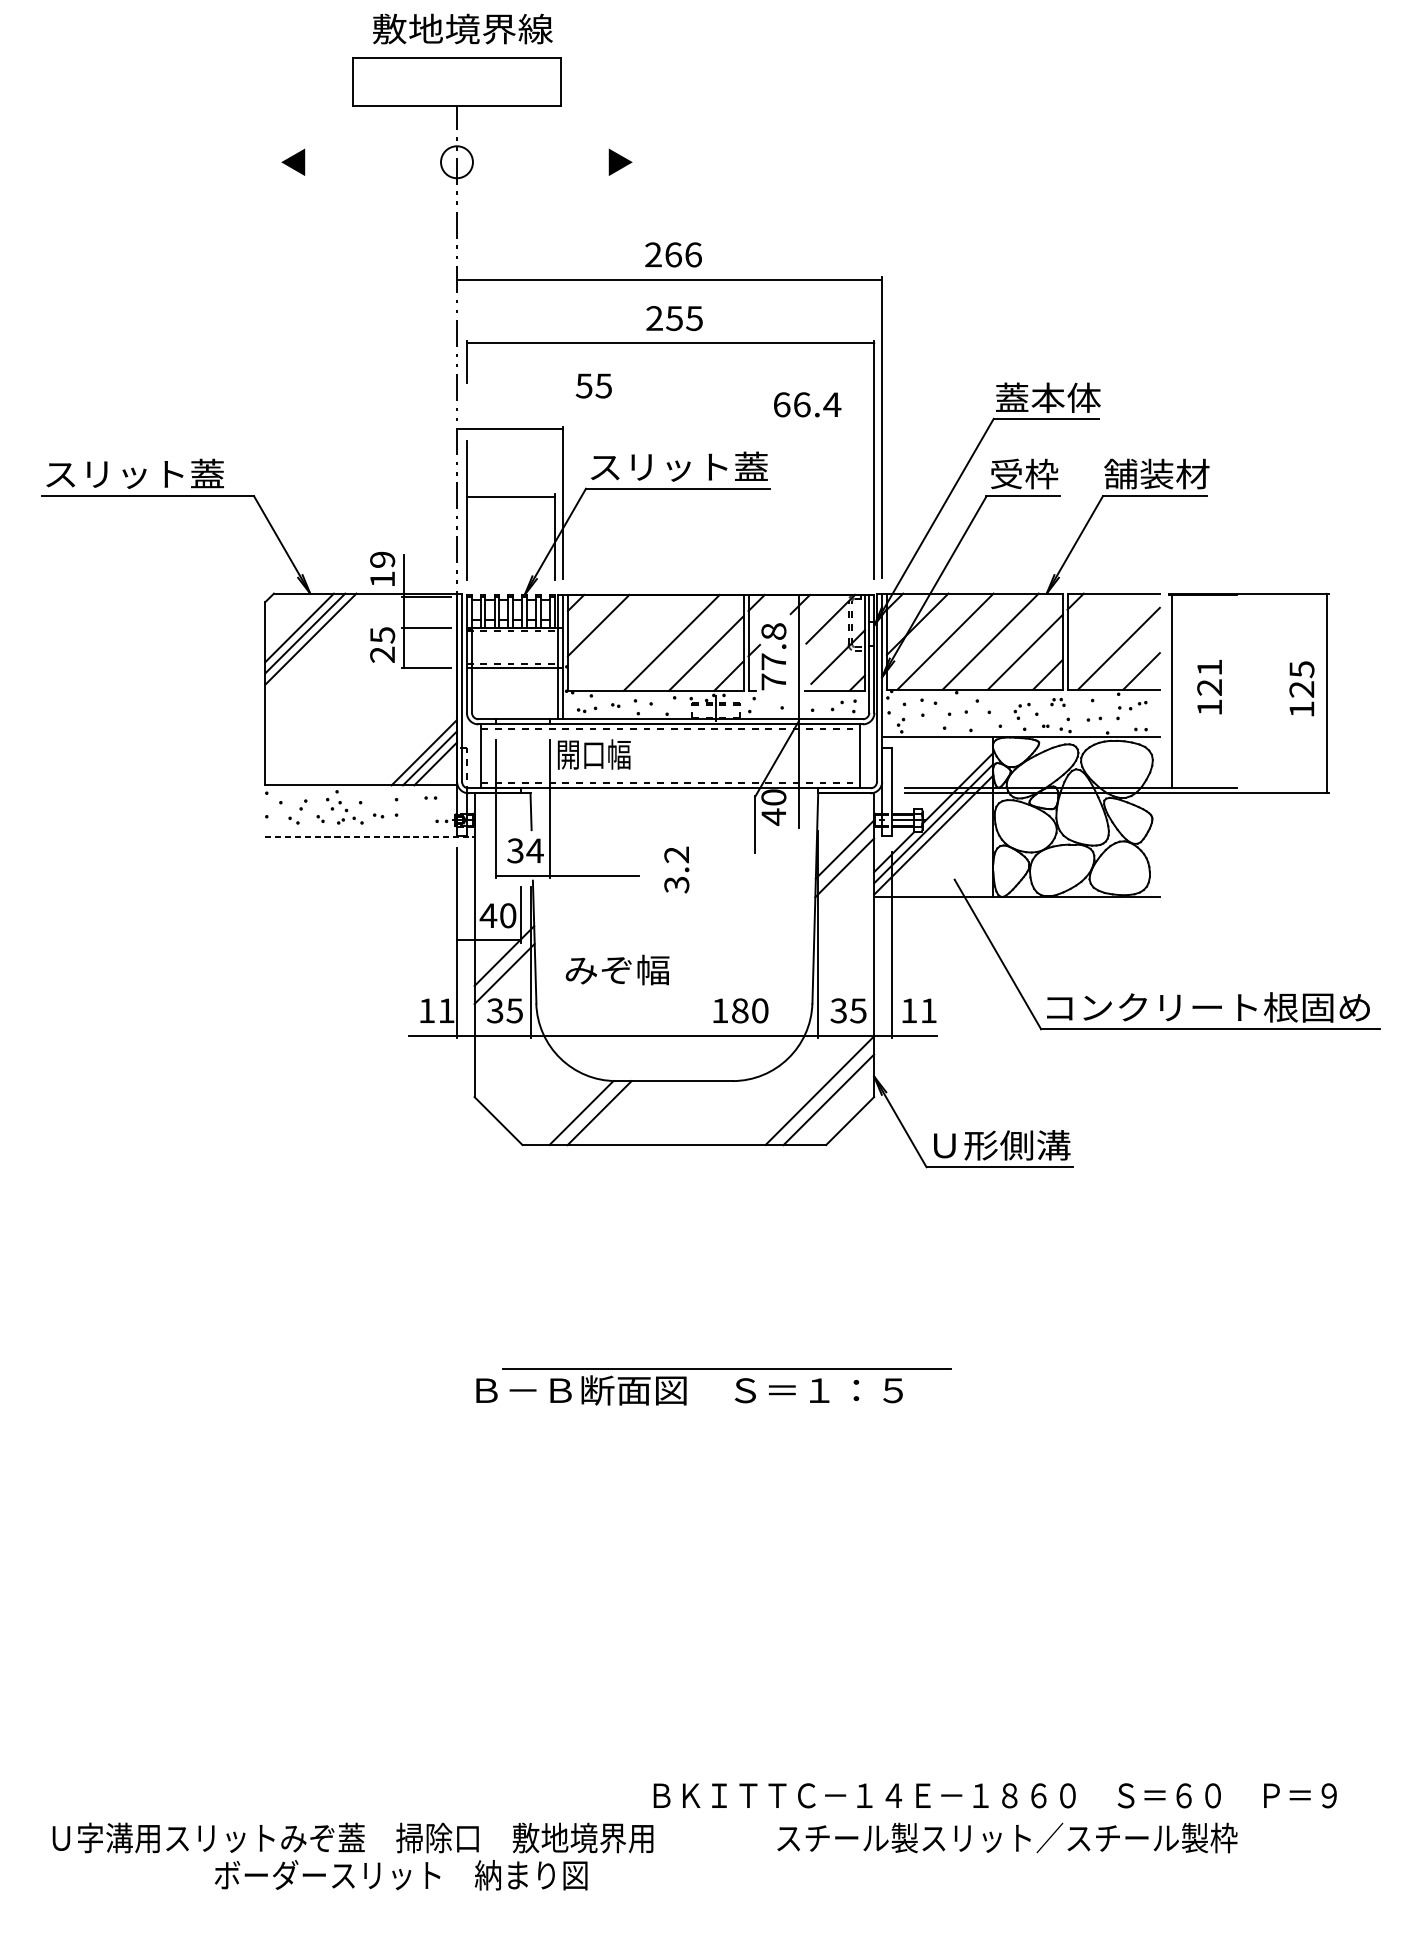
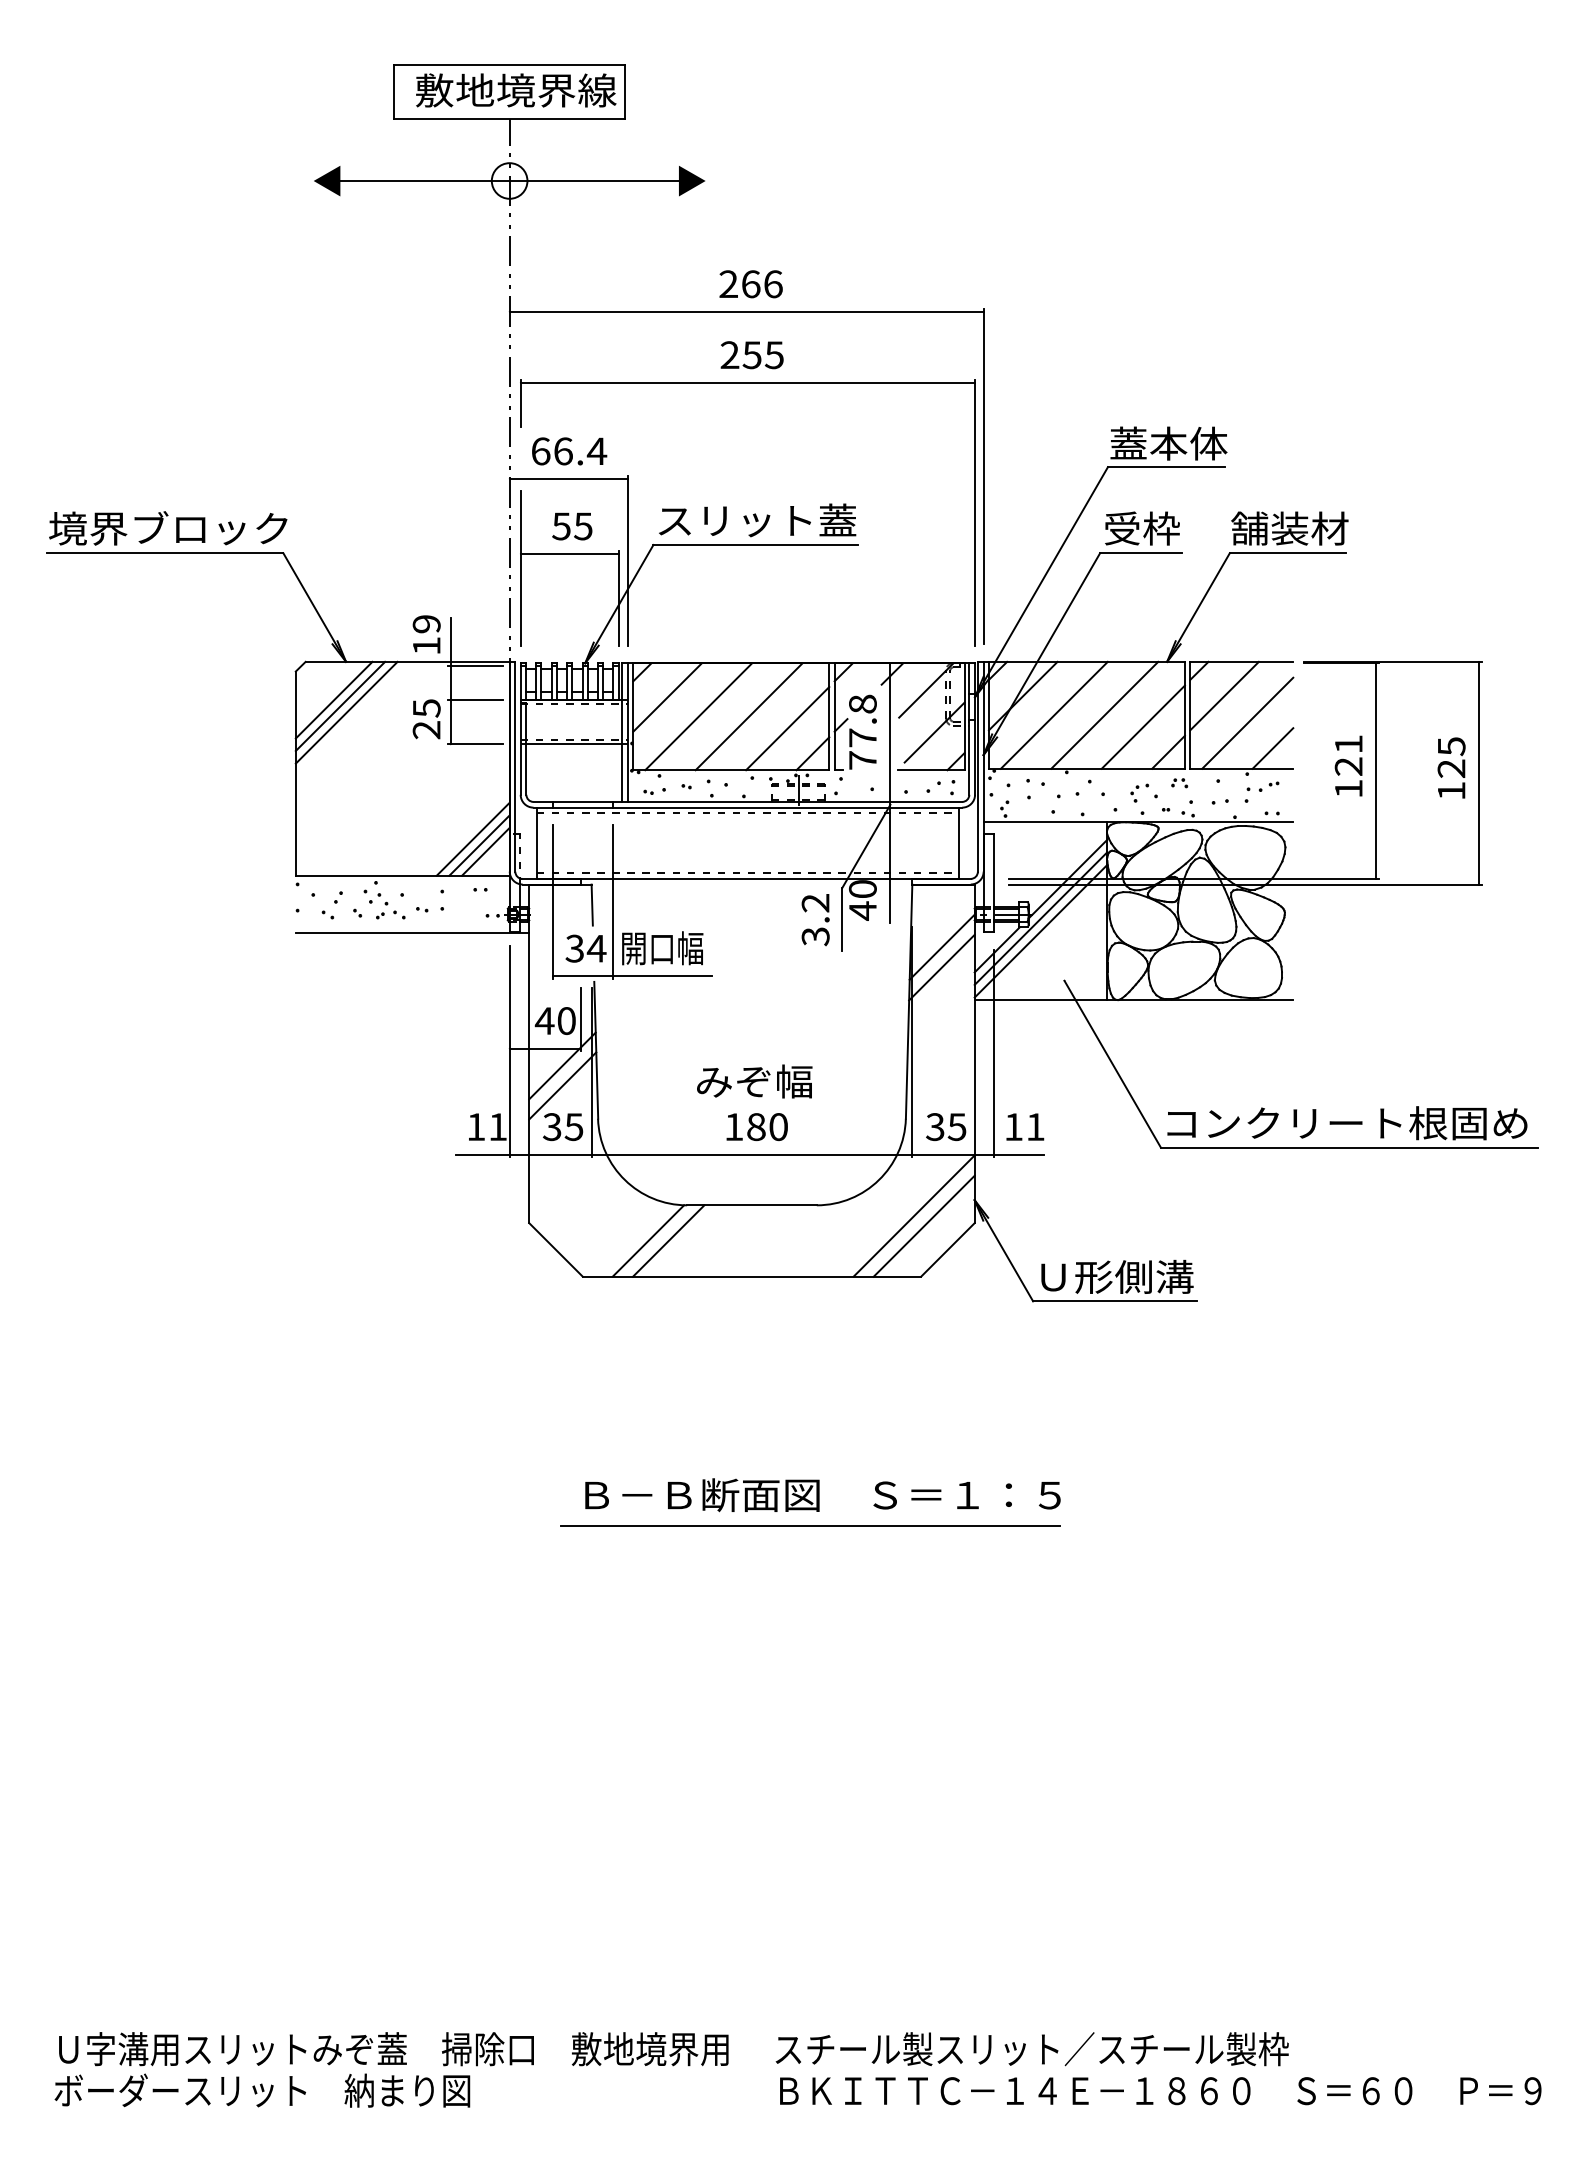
text: (463, 29) -> (516, 90), moved
line: (456, 162) -> (509, 181), added
text: (594, 386) -> (572, 526), moved
text: (807, 404) -> (569, 451), moved
text: (150, 473) -> (168, 528), スリット蓋 -> 境界ブロック
line: (1098, 623) -> (1224, 695), added
line: (626, 642) -> (698, 716), added
line: (1171, 691) -> (1376, 770), moved
text: (594, 754) -> (662, 948), moved
line: (369, 837) -> (412, 933), dashed -> solid
text: (676, 870) -> (815, 920), moved
text: (617, 970) -> (754, 1081), moved
text: (740, 1011) -> (756, 1127), moved
text: (689, 1390) -> (822, 1495), moved
text: (995, 1796) -> (1160, 2091), moved
text: (1006, 1838) -> (1031, 2049), moved
text: (401, 1875) -> (262, 2090), moved

